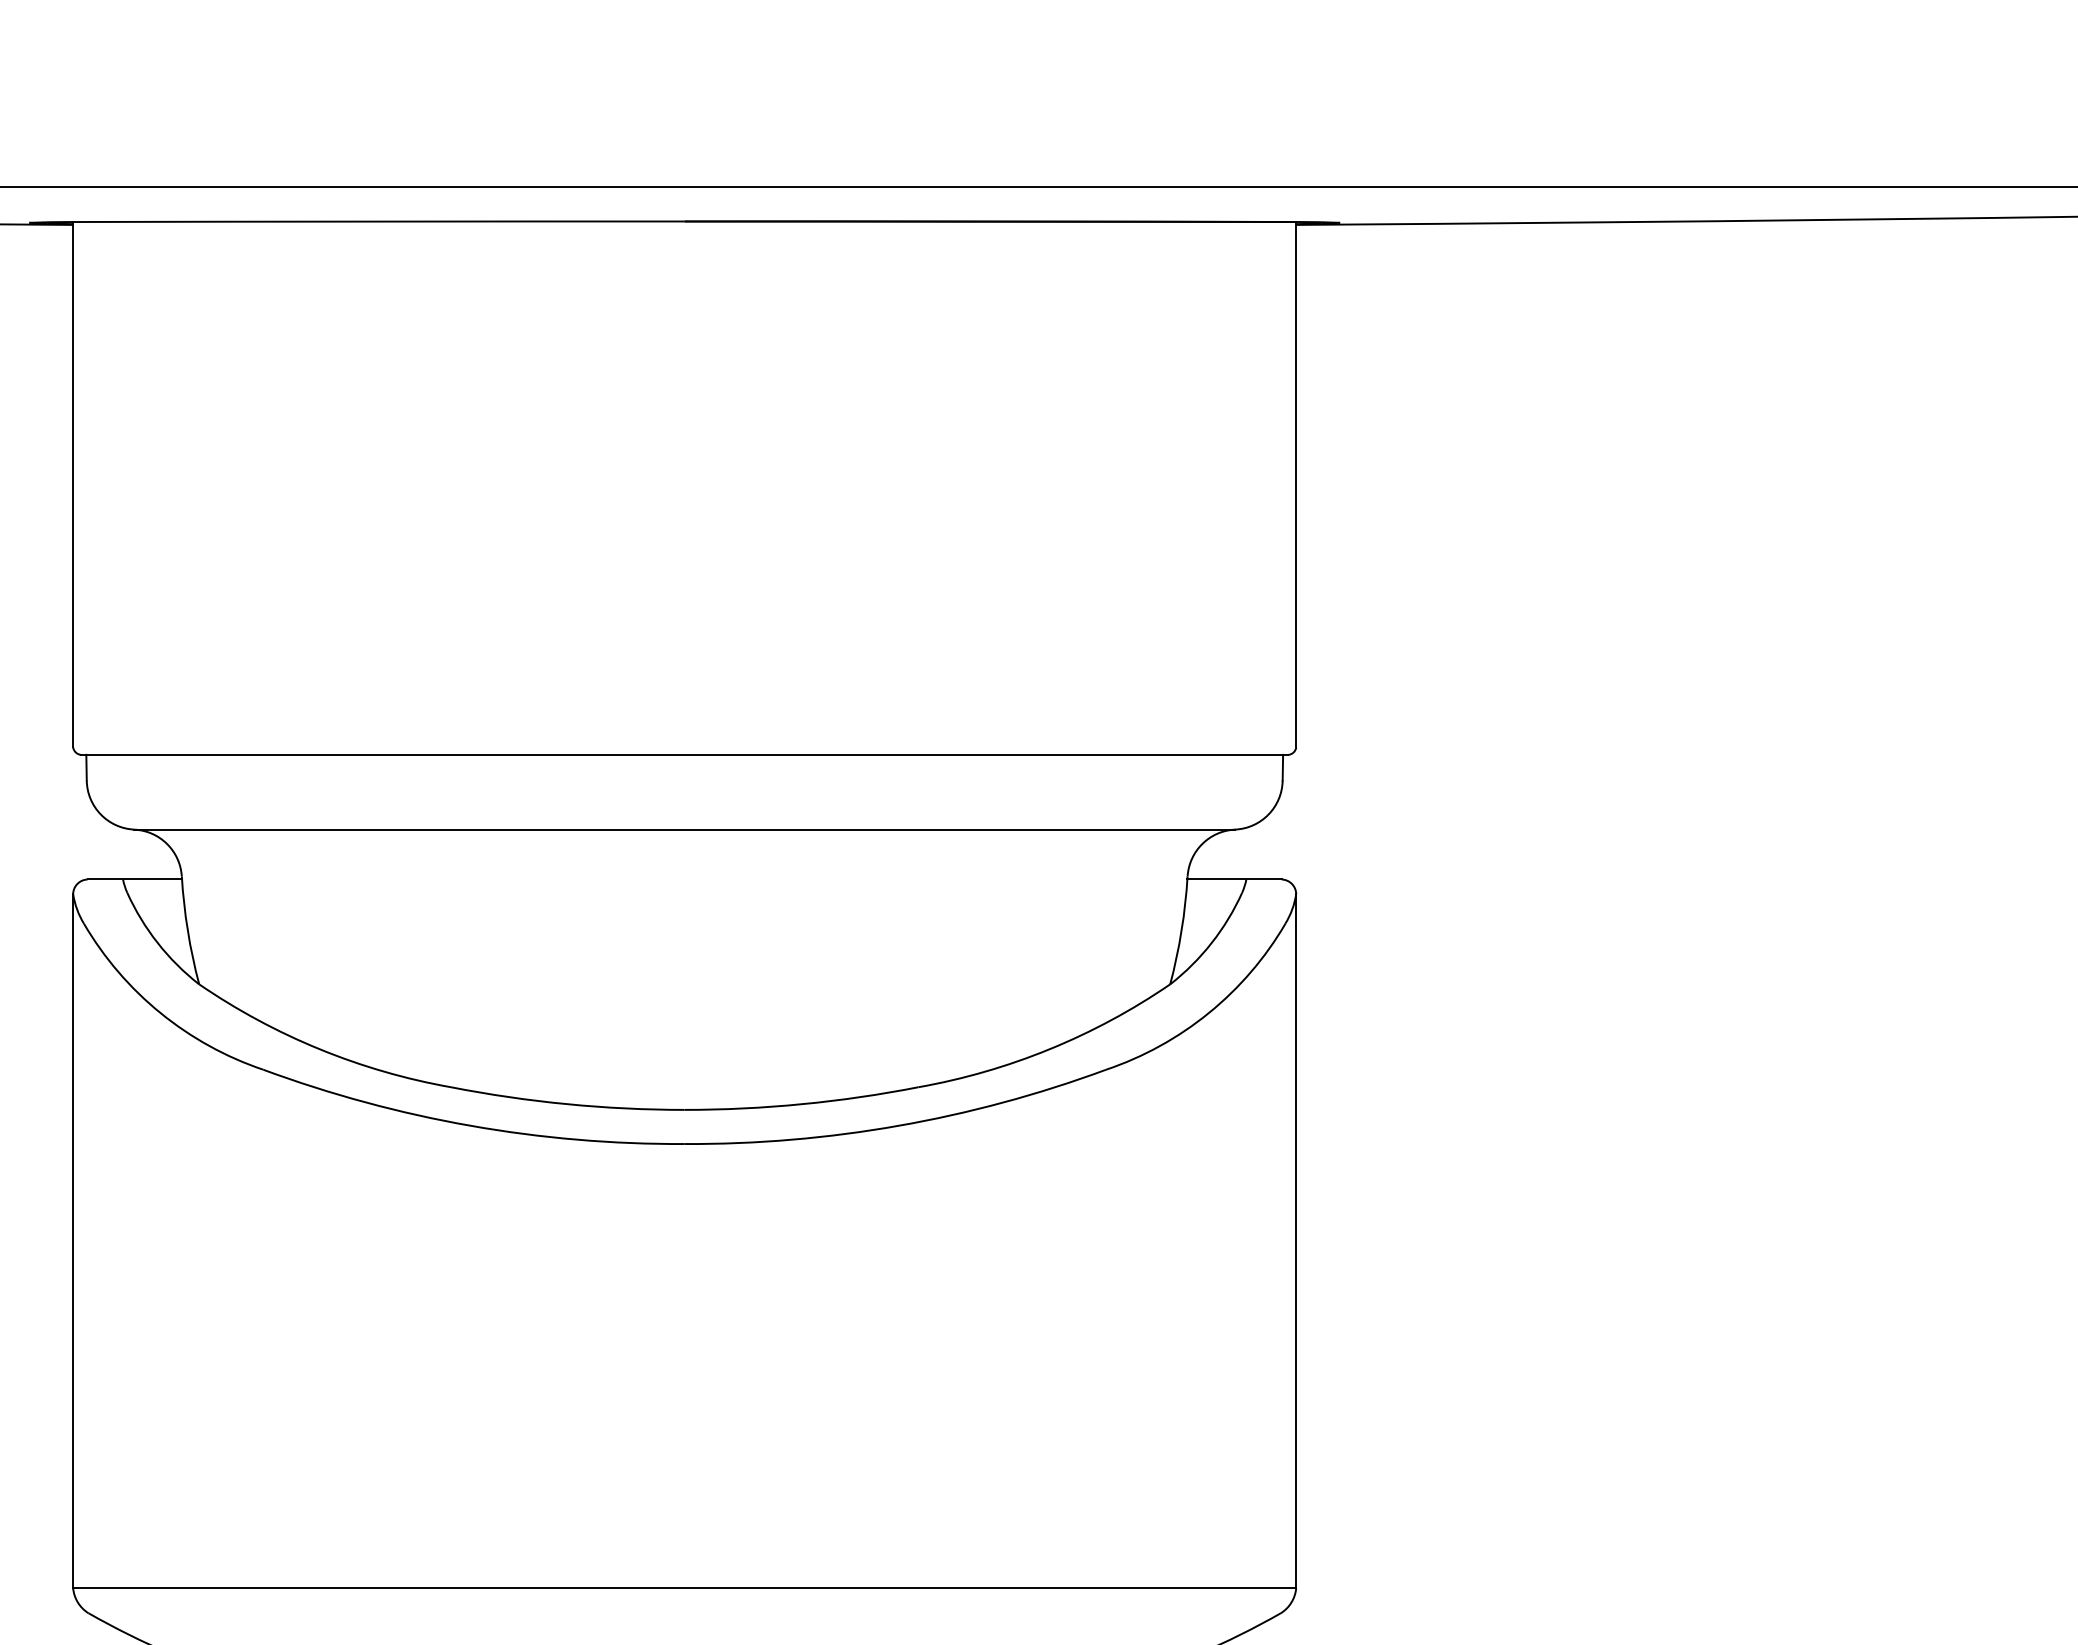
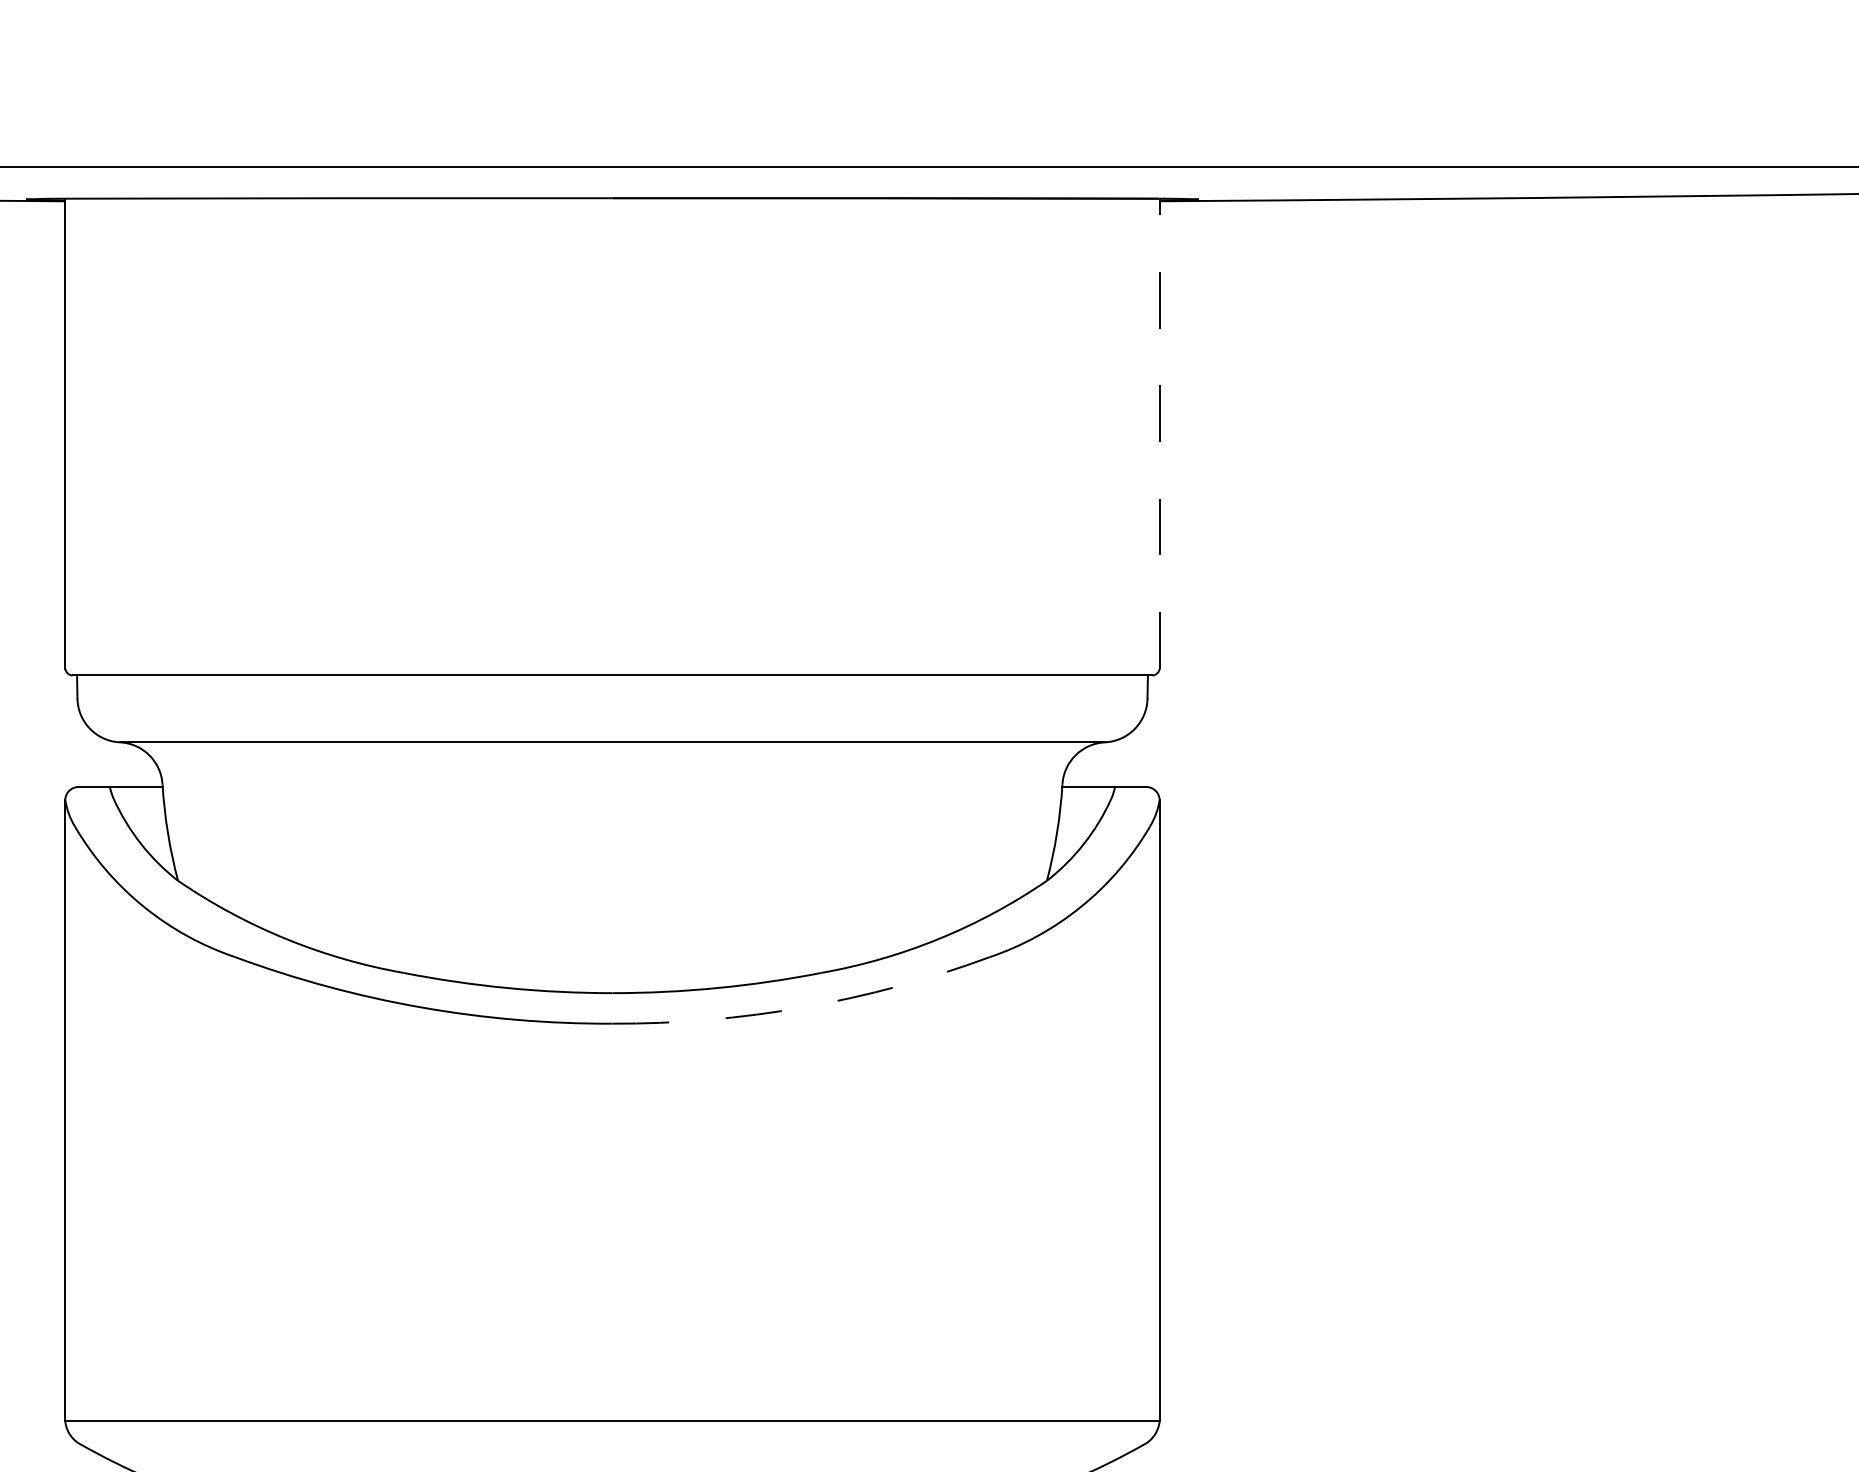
line: (1296, 484) -> (1159, 433), solid -> dashed
arc: (898, 1125) -> (803, 1007), solid -> dashed

